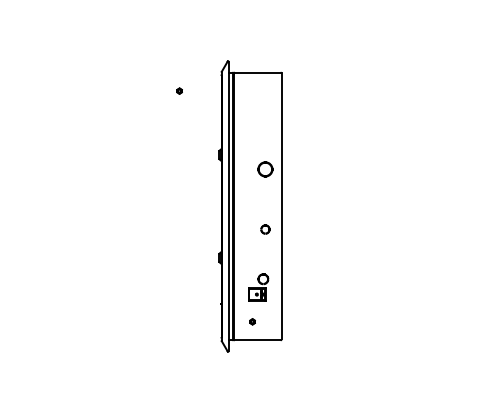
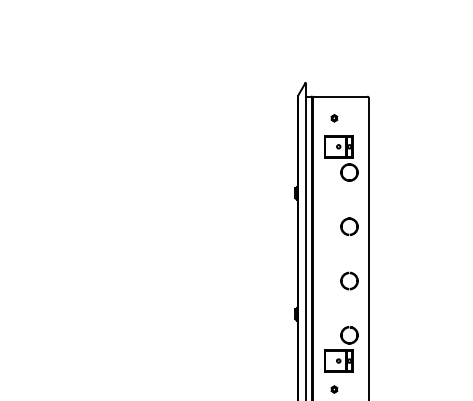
part: (179, 90) -> (334, 117), moved
part: (258, 125) -> (341, 158), added
part: (265, 169) -> (349, 226), moved
part: (265, 229) -> (349, 280), size x1.67
part: (258, 287) -> (341, 349), size x1.43

